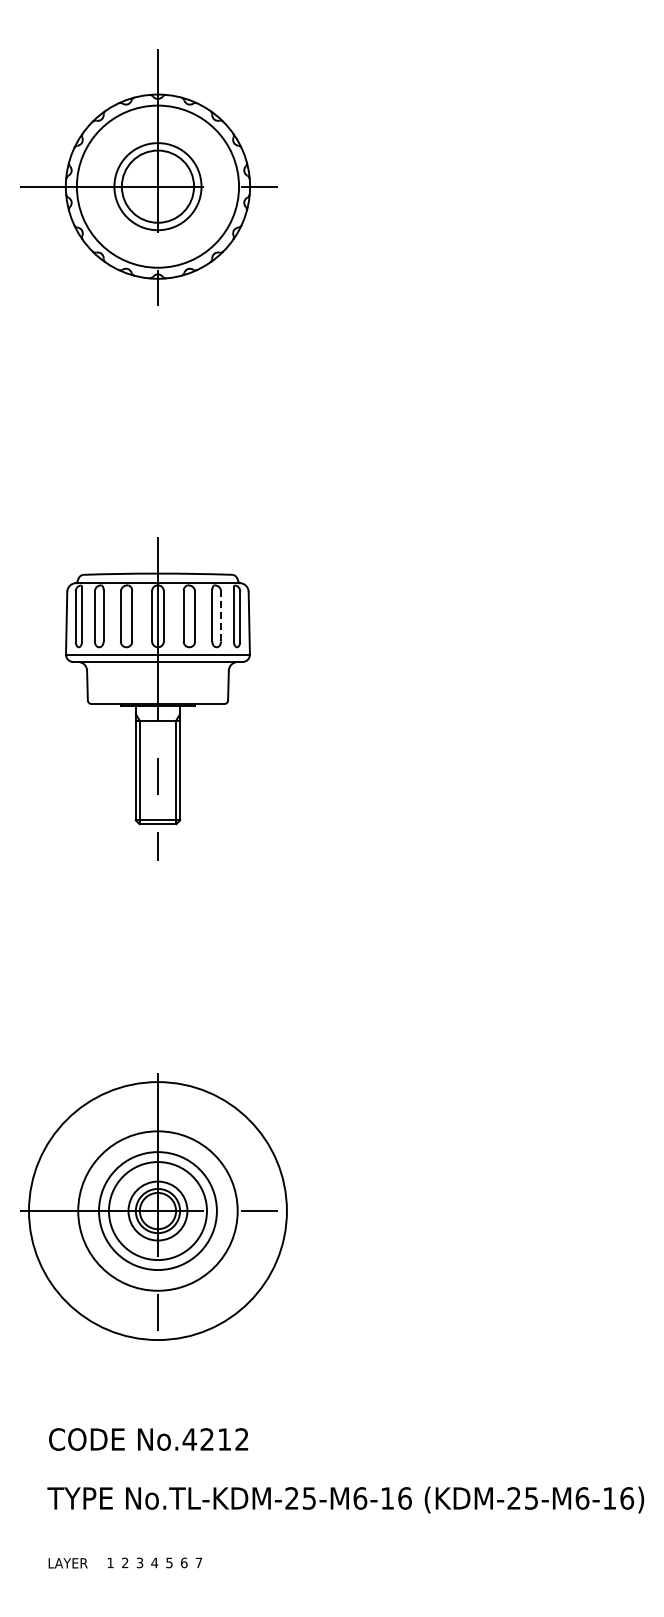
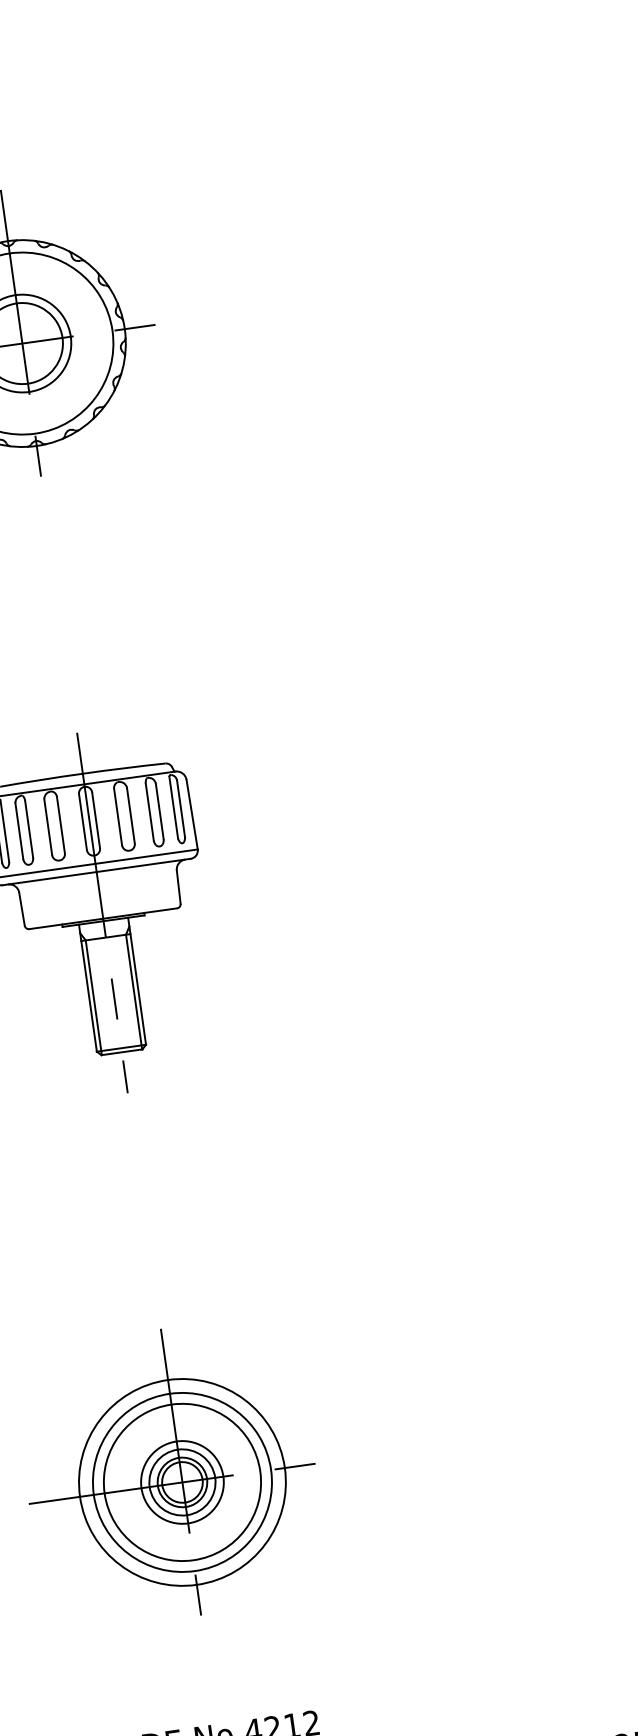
line: (221, 615) -> (160, 810), dashed -> solid
circle: (157, 1210) -> (181, 1481), size x0.62
circle: (157, 1210) -> (181, 1481), size x0.71
circle: (157, 1211) -> (182, 1483), size x1.43

